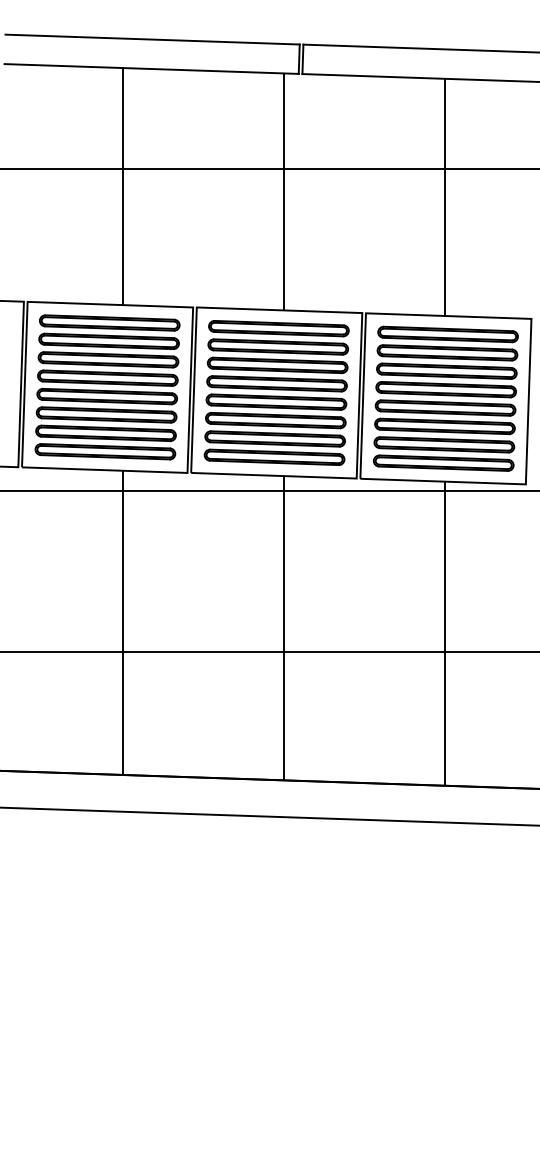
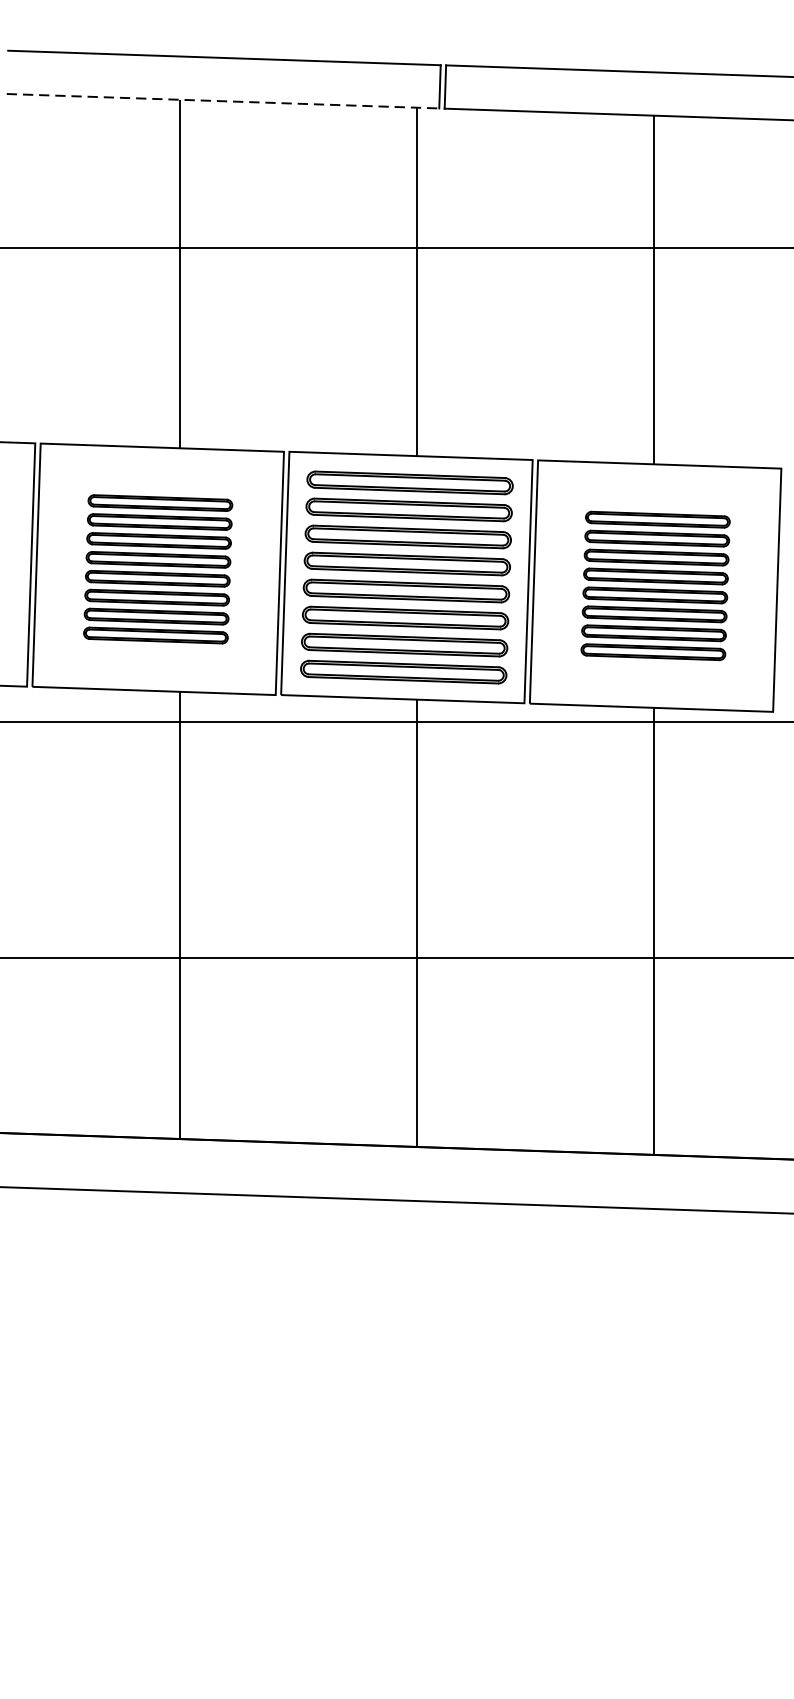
line: (152, 69) -> (224, 101), solid -> dashed
part: (107, 387) -> (158, 569), size x0.7
part: (445, 398) -> (655, 585), size x0.7

